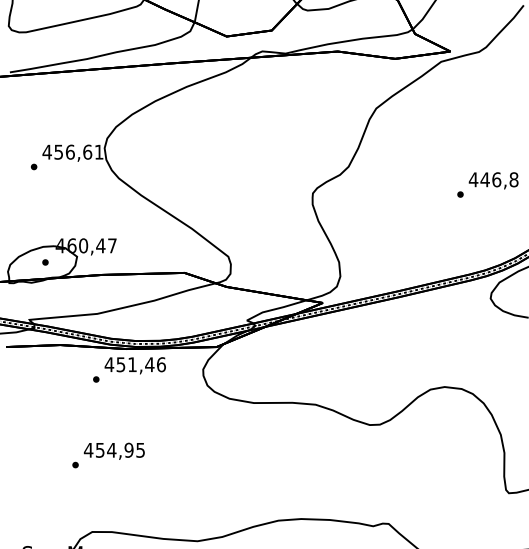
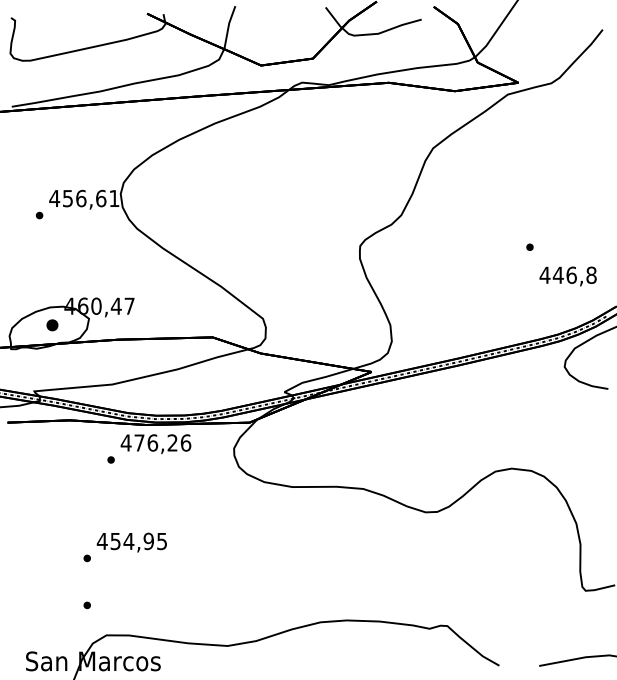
text: (493, 180) -> (567, 276), moved
part: (45, 262) -> (52, 325), size x1.6
text: (135, 364) -> (156, 442), 451,46 -> 476,26
part: (74, 506) -> (86, 605), added

